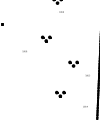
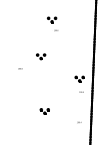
part: (73, 63) -> (79, 78), moved
part: (60, 94) -> (44, 111), moved

